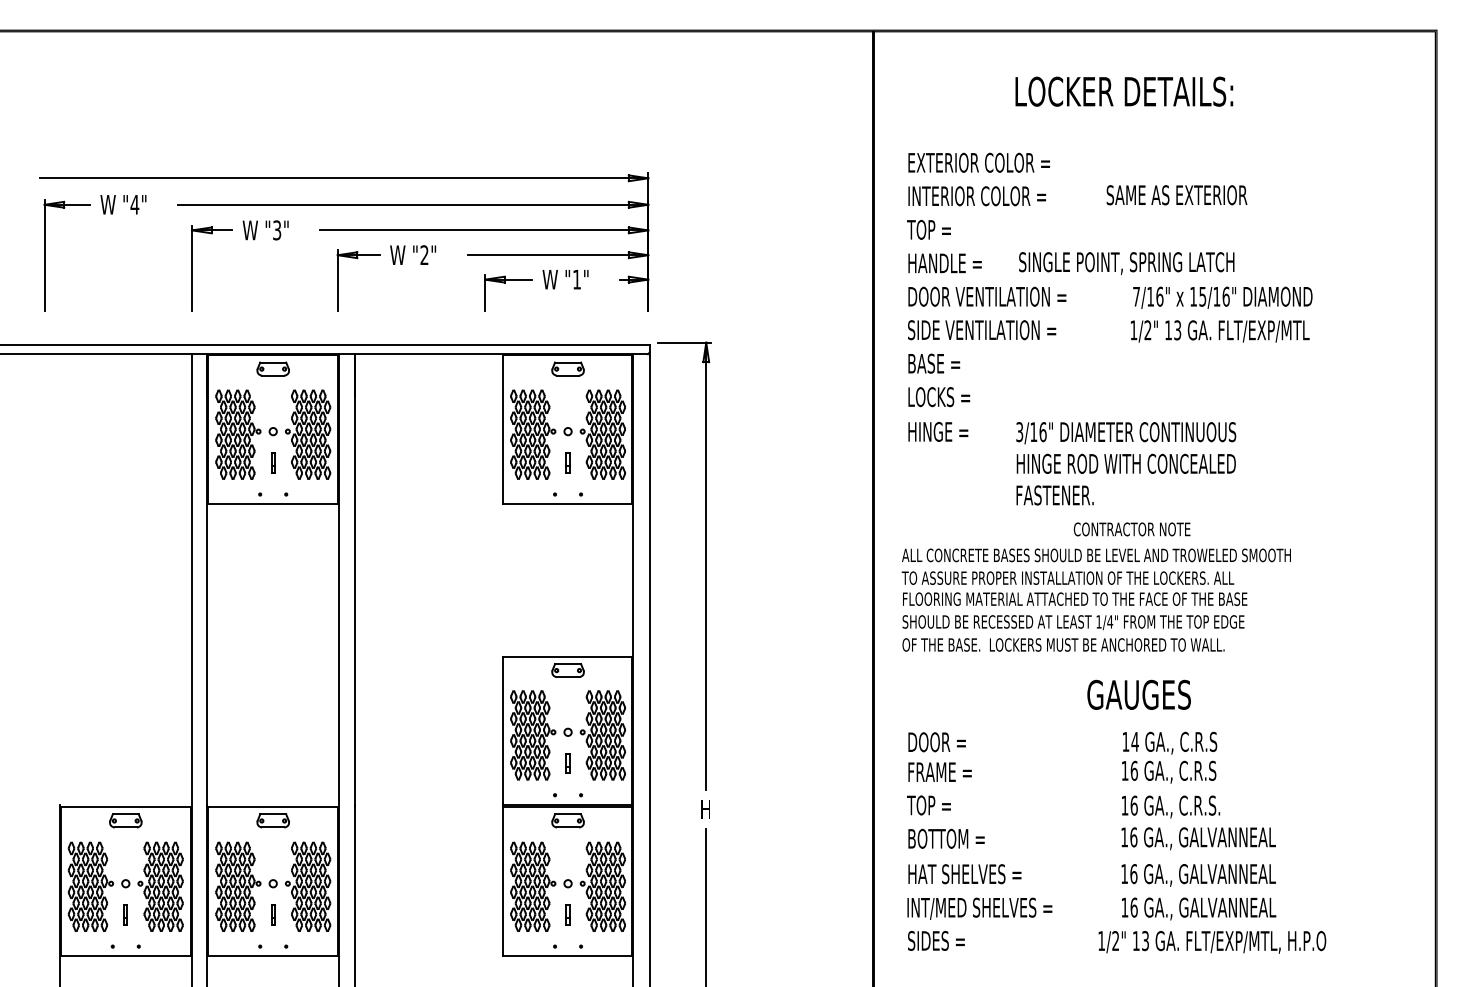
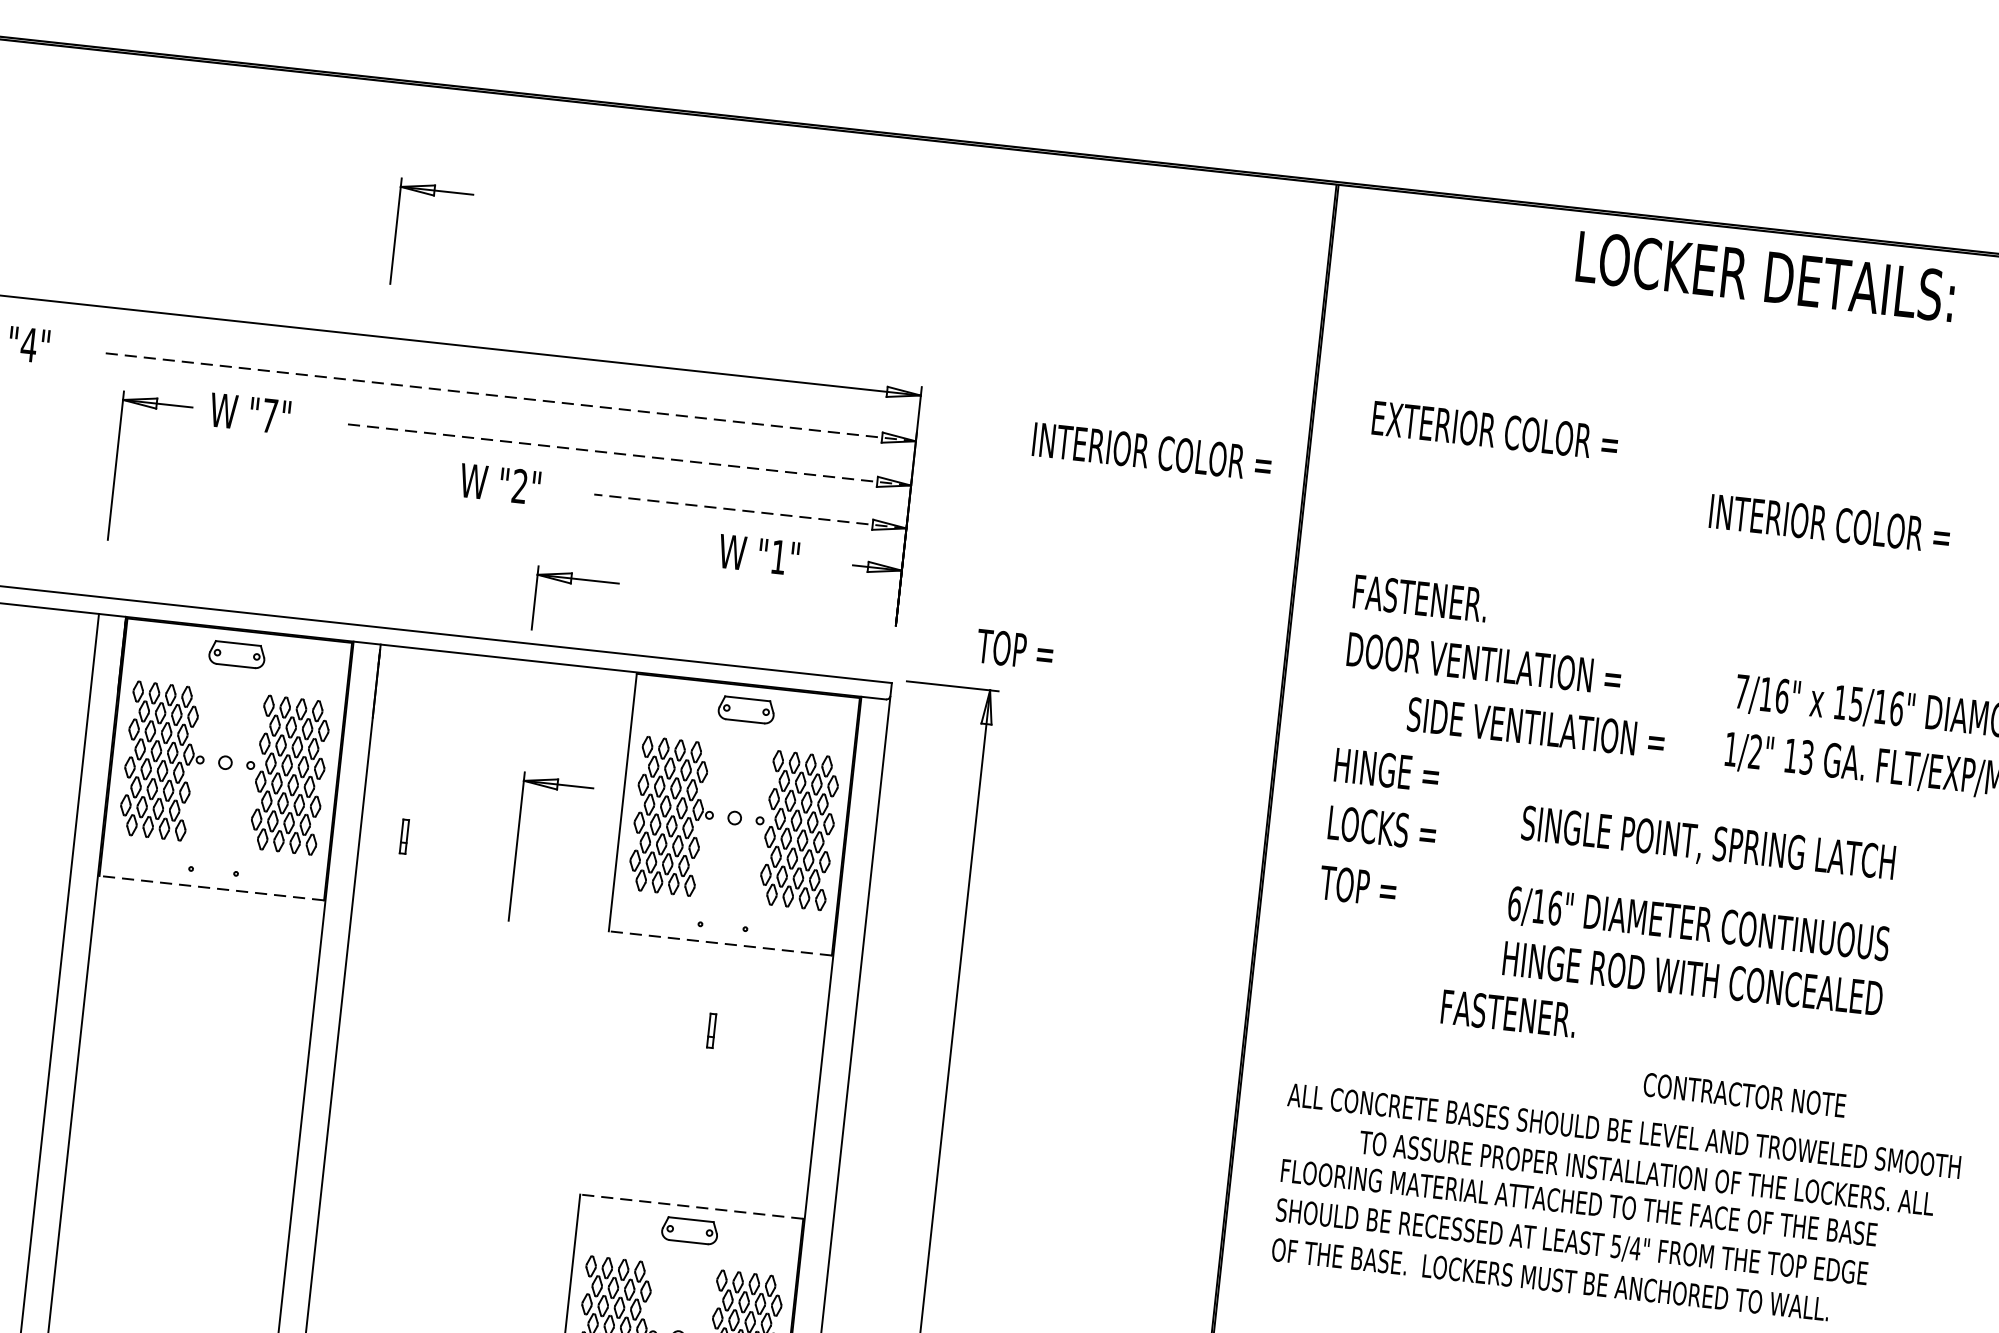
text: (1124, 91) -> (1766, 276), moved
text: (1176, 195) -> (1830, 524), SAME AS EXTERIOR -> INTERIOR COLOR =
text: (976, 196) -> (1151, 452), moved
line: (412, 204) -> (508, 396), solid -> dashed
text: (928, 229) -> (1014, 648), moved
text: (277, 230) -> (270, 416), "3" -> "7"
line: (483, 230) -> (626, 454), solid -> dashed
line: (557, 255) -> (749, 511), solid -> dashed
text: (947, 263) -> (1421, 598), HANDLE = -> FASTENER.
text: (1126, 263) -> (1707, 844), moved
part: (338, 280) -> (397, 230), moved
part: (505, 283) -> (572, 585), moved
text: (982, 330) -> (1536, 728), moved
text: (938, 363) -> (1387, 769), BASE = -> HINGE =
text: (937, 431) -> (1372, 887), HINGE = -> TOP =
text: (1019, 432) -> (1514, 904), 3/16" -> 6/16"
part: (445, 461) -> (517, 846), added
line: (272, 462) -> (403, 836), moved
part: (567, 462) -> (710, 1030), moved
text: (1054, 495) -> (1507, 1013), moved
line: (272, 504) -> (210, 888), solid -> dashed
line: (567, 504) -> (720, 943), solid -> dashed
text: (1131, 529) -> (1743, 1095), moved
text: (1067, 577) -> (1646, 1172), moved
text: (1098, 621) -> (1615, 1245), 1/4" -> 5/4"
line: (567, 656) -> (691, 1206), solid -> dashed

